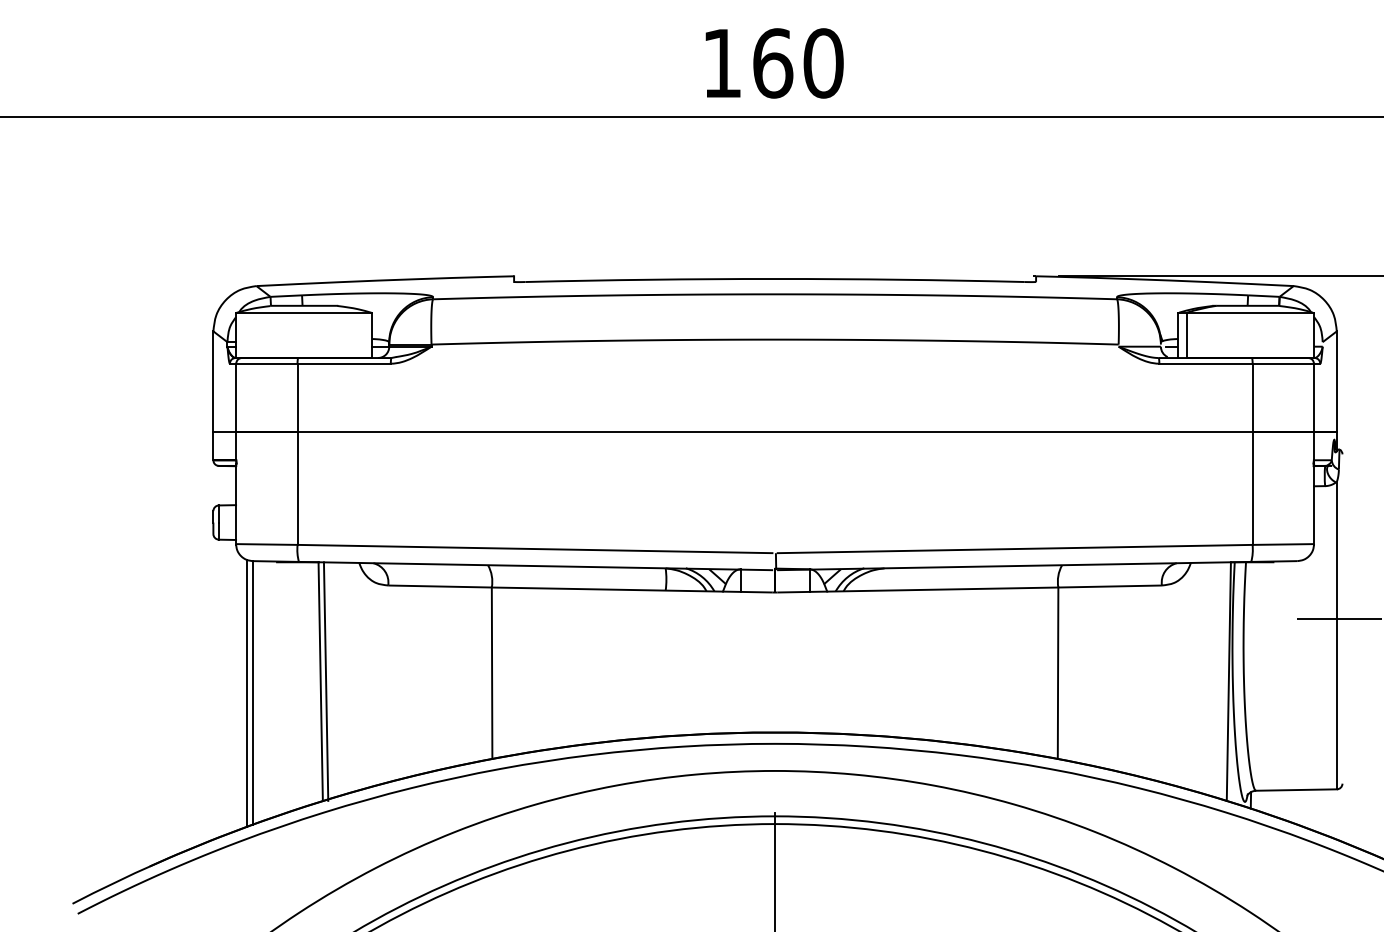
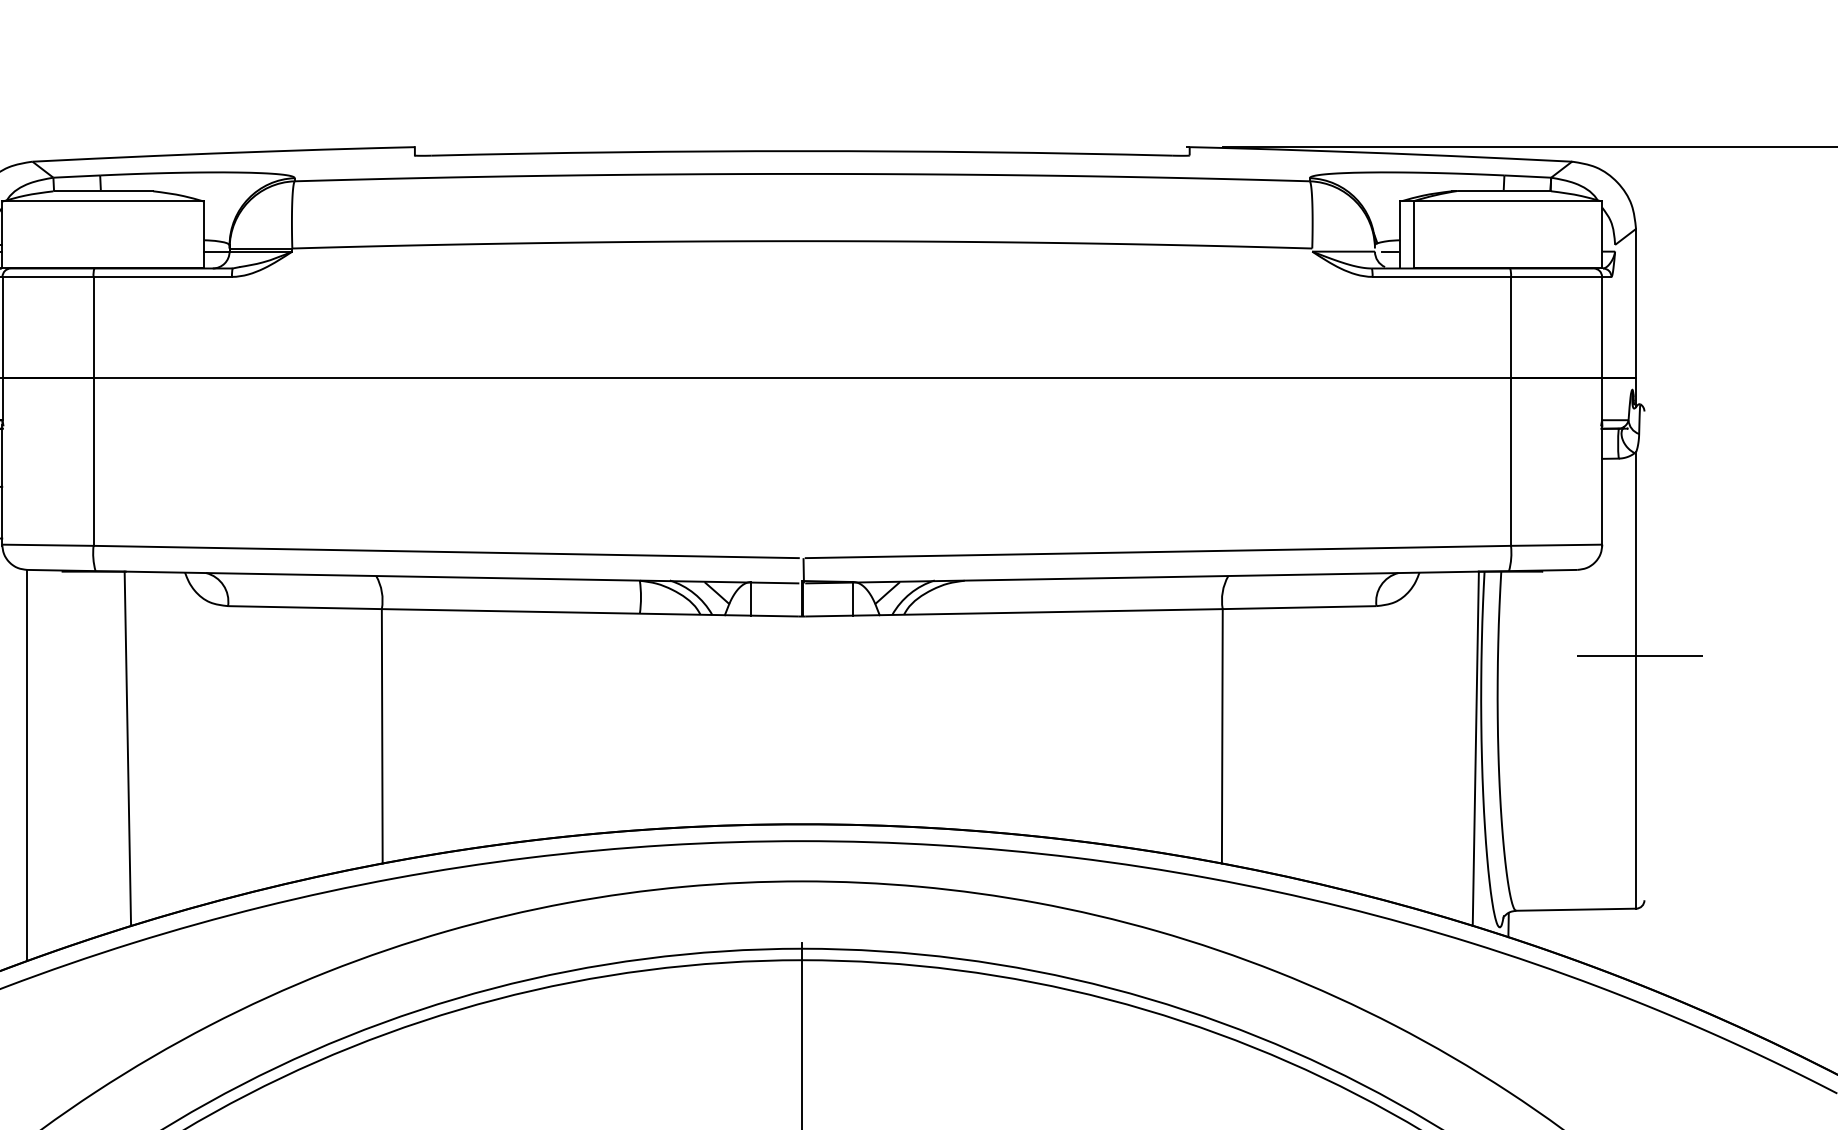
line: (325, 681) -> (134, 748), removed
line: (247, 693) -> (19, 766), removed

